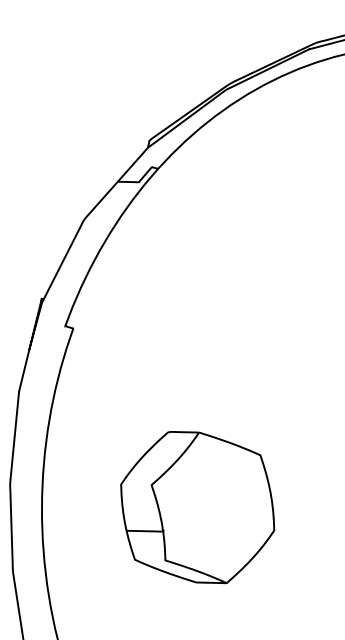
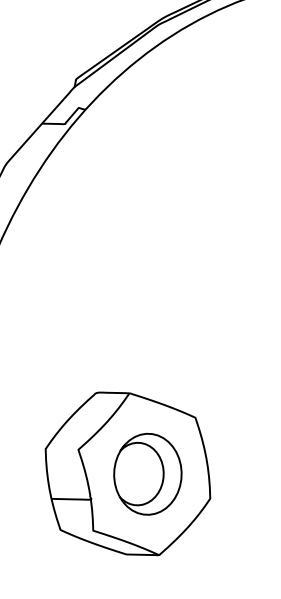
part: (216, 507) -> (148, 473), added

